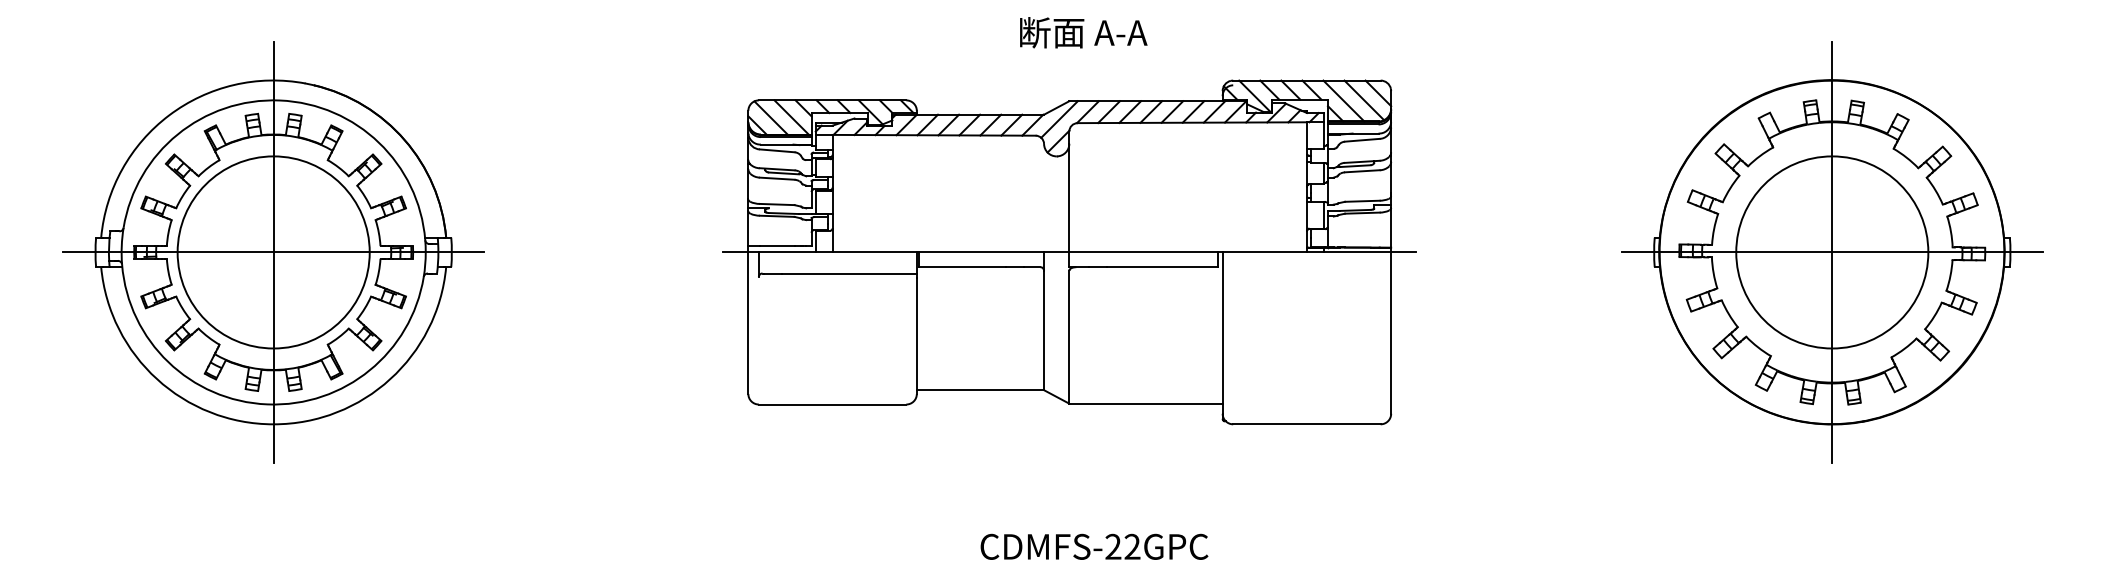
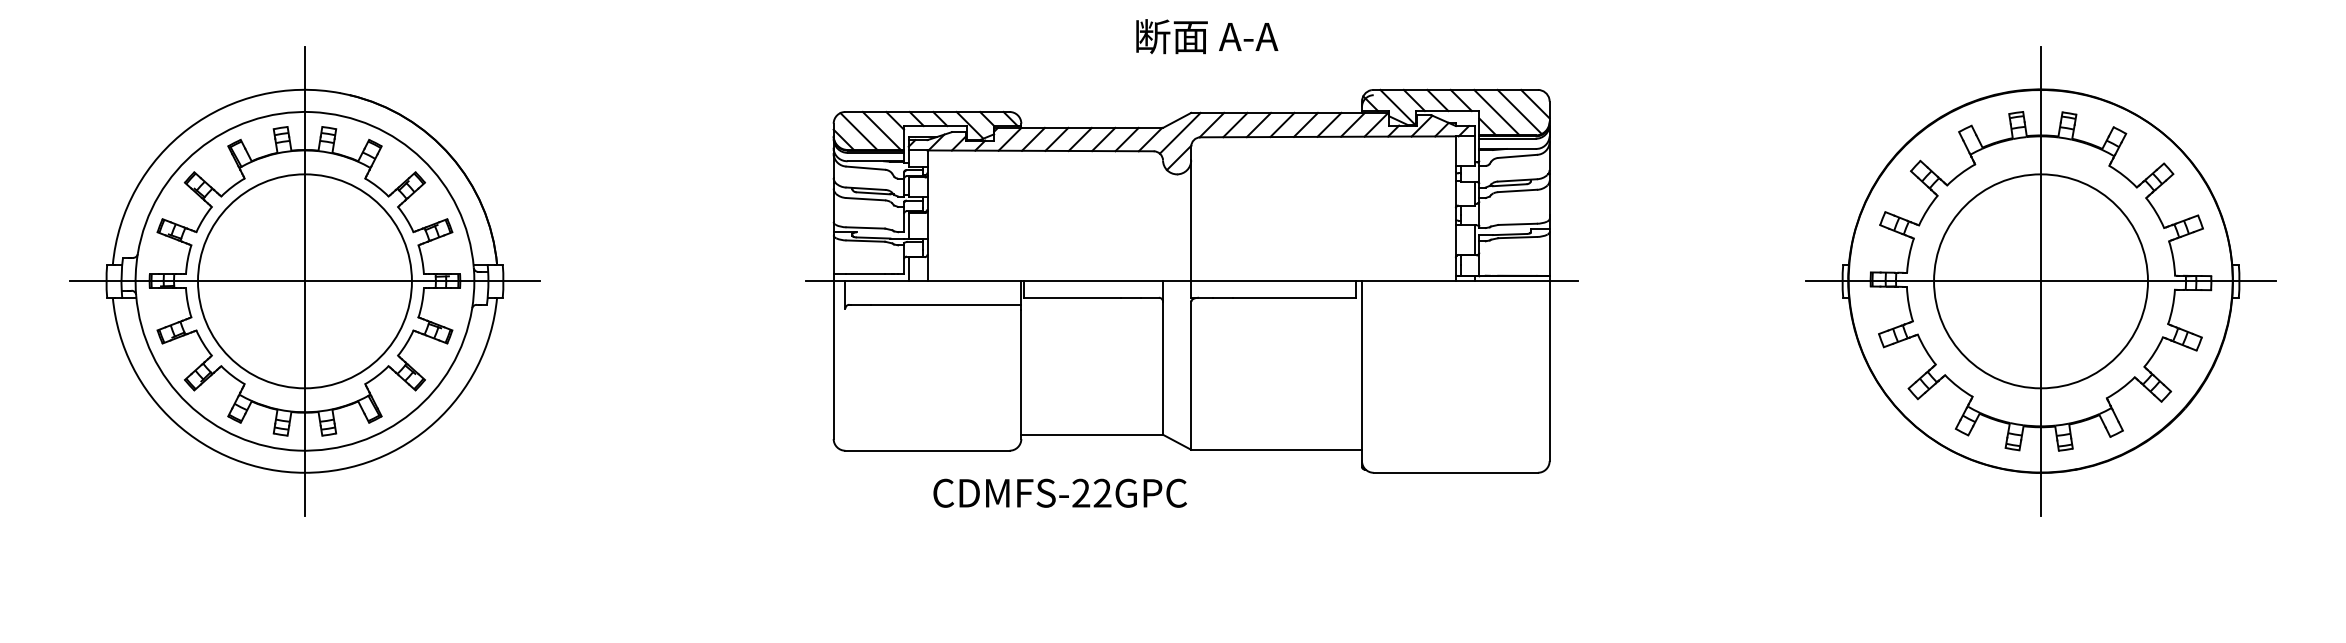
text: (1093, 546) -> (1059, 492), moved

